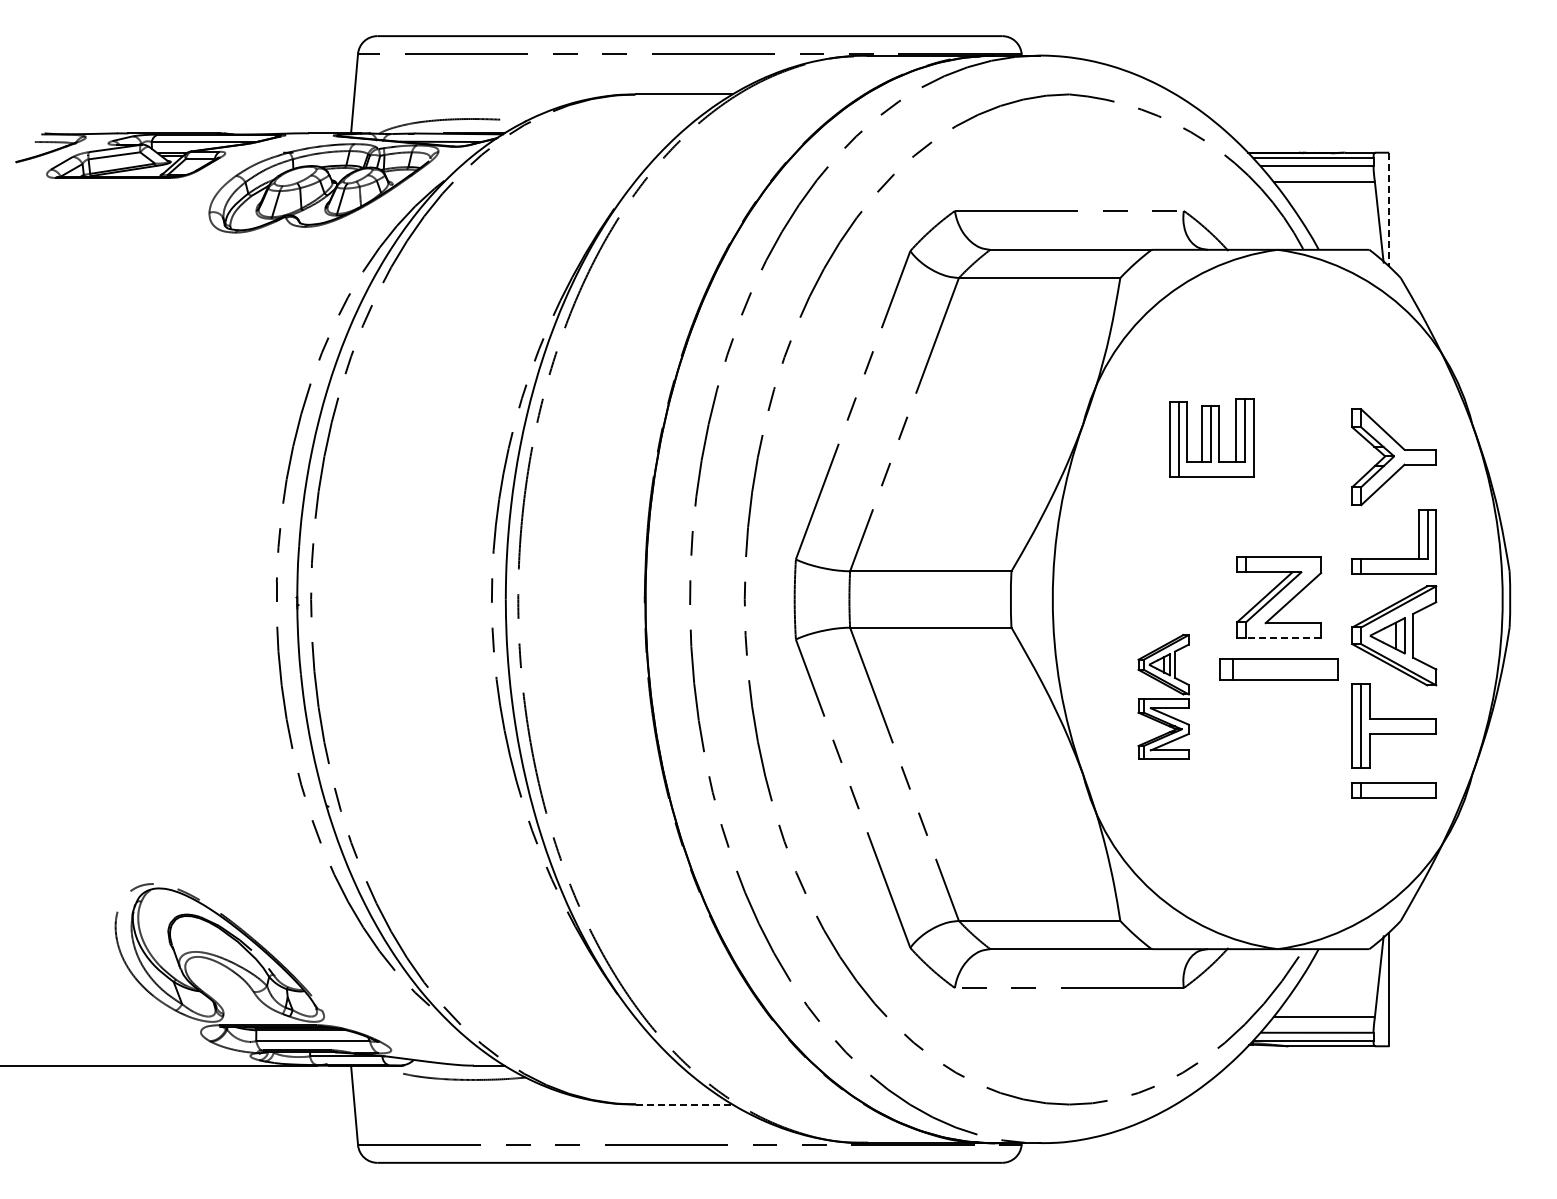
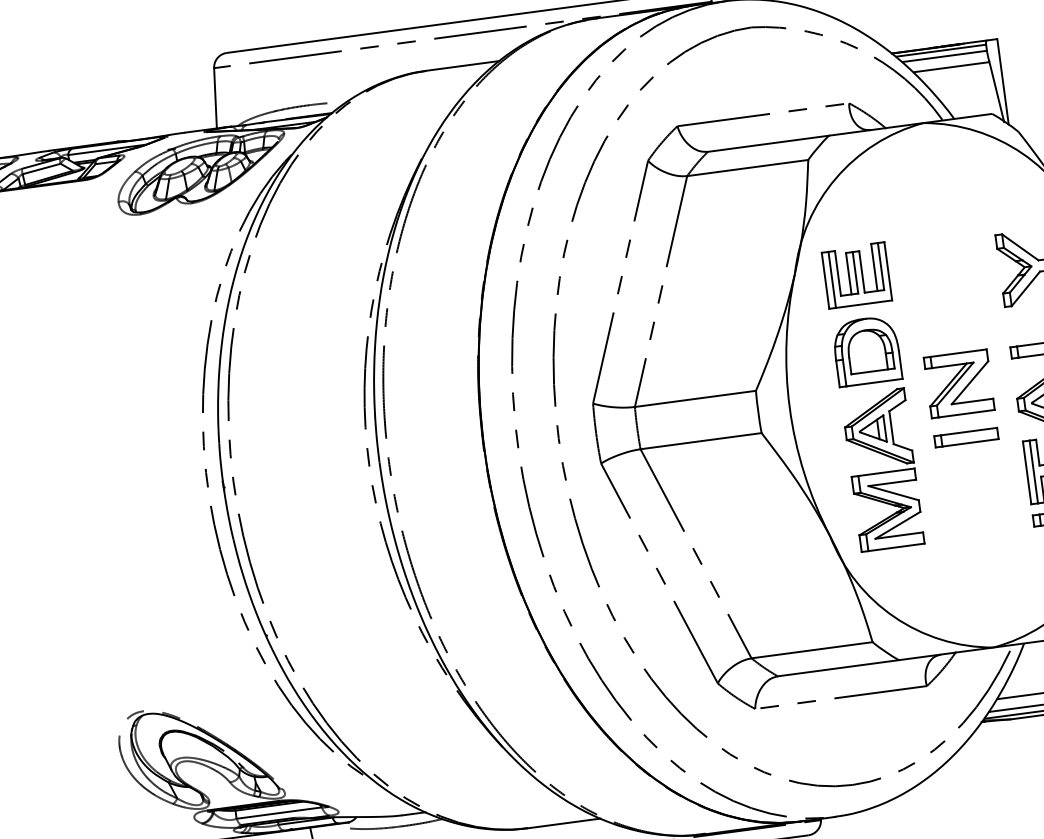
line: (1389, 209) -> (1003, 81), dashed -> solid
part: (1211, 437) -> (856, 275), moved
part: (1163, 538) -> (866, 351), added
line: (1283, 638) -> (966, 414), dashed -> solid
part: (1278, 669) -> (966, 437), size x0.71
part: (1163, 696) -> (882, 469), size x1.67
line: (684, 1104) -> (564, 823), dashed -> solid

